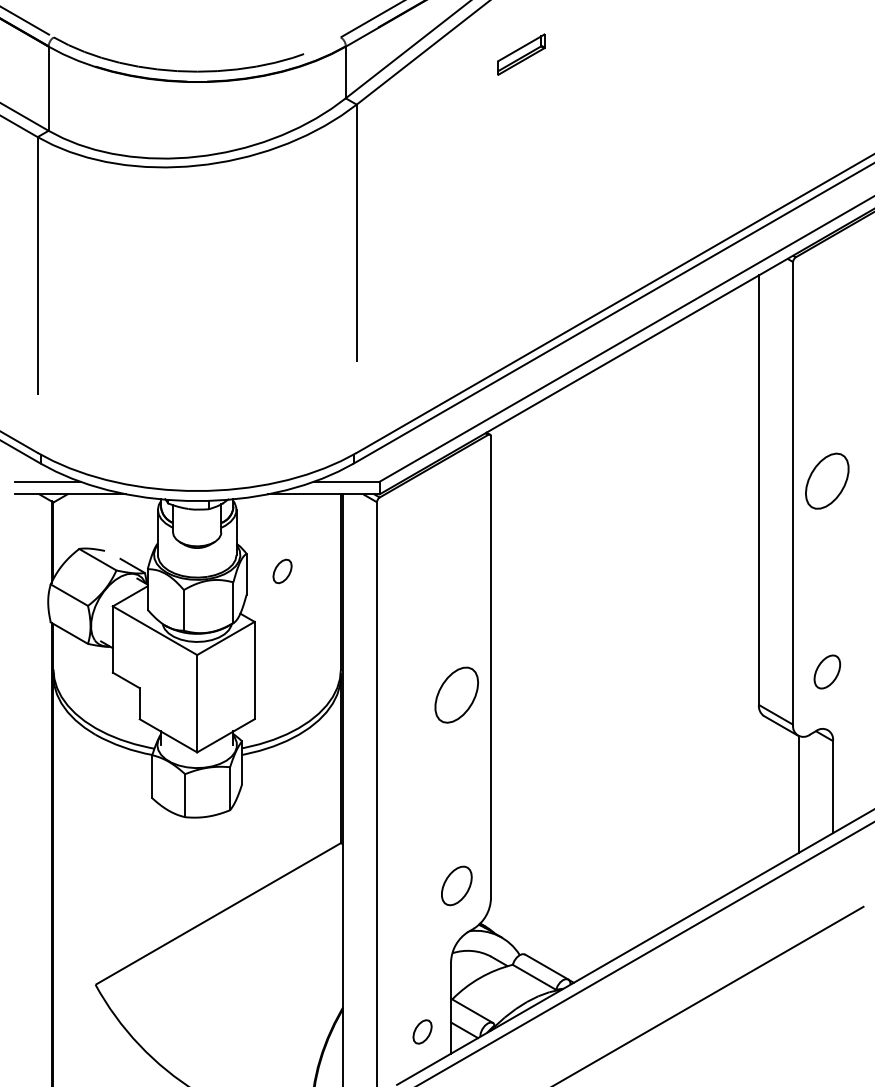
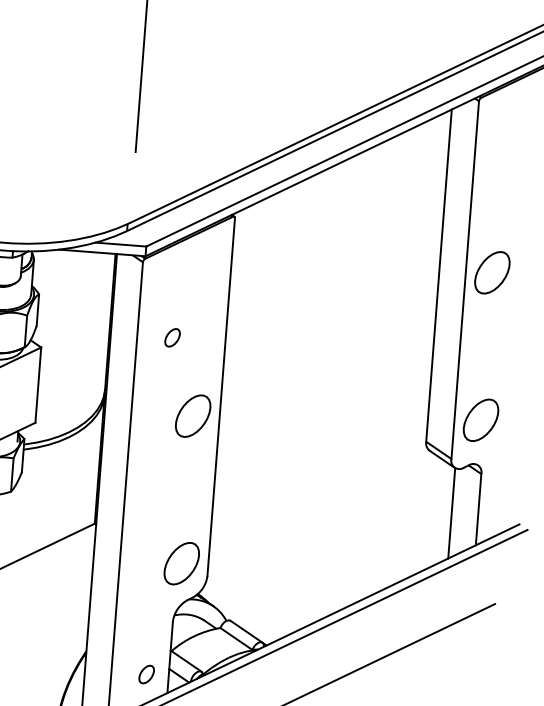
part: (282, 571) -> (172, 337), moved
part: (827, 671) -> (481, 419), size x1.67
part: (456, 885) -> (181, 563), size x1.43

